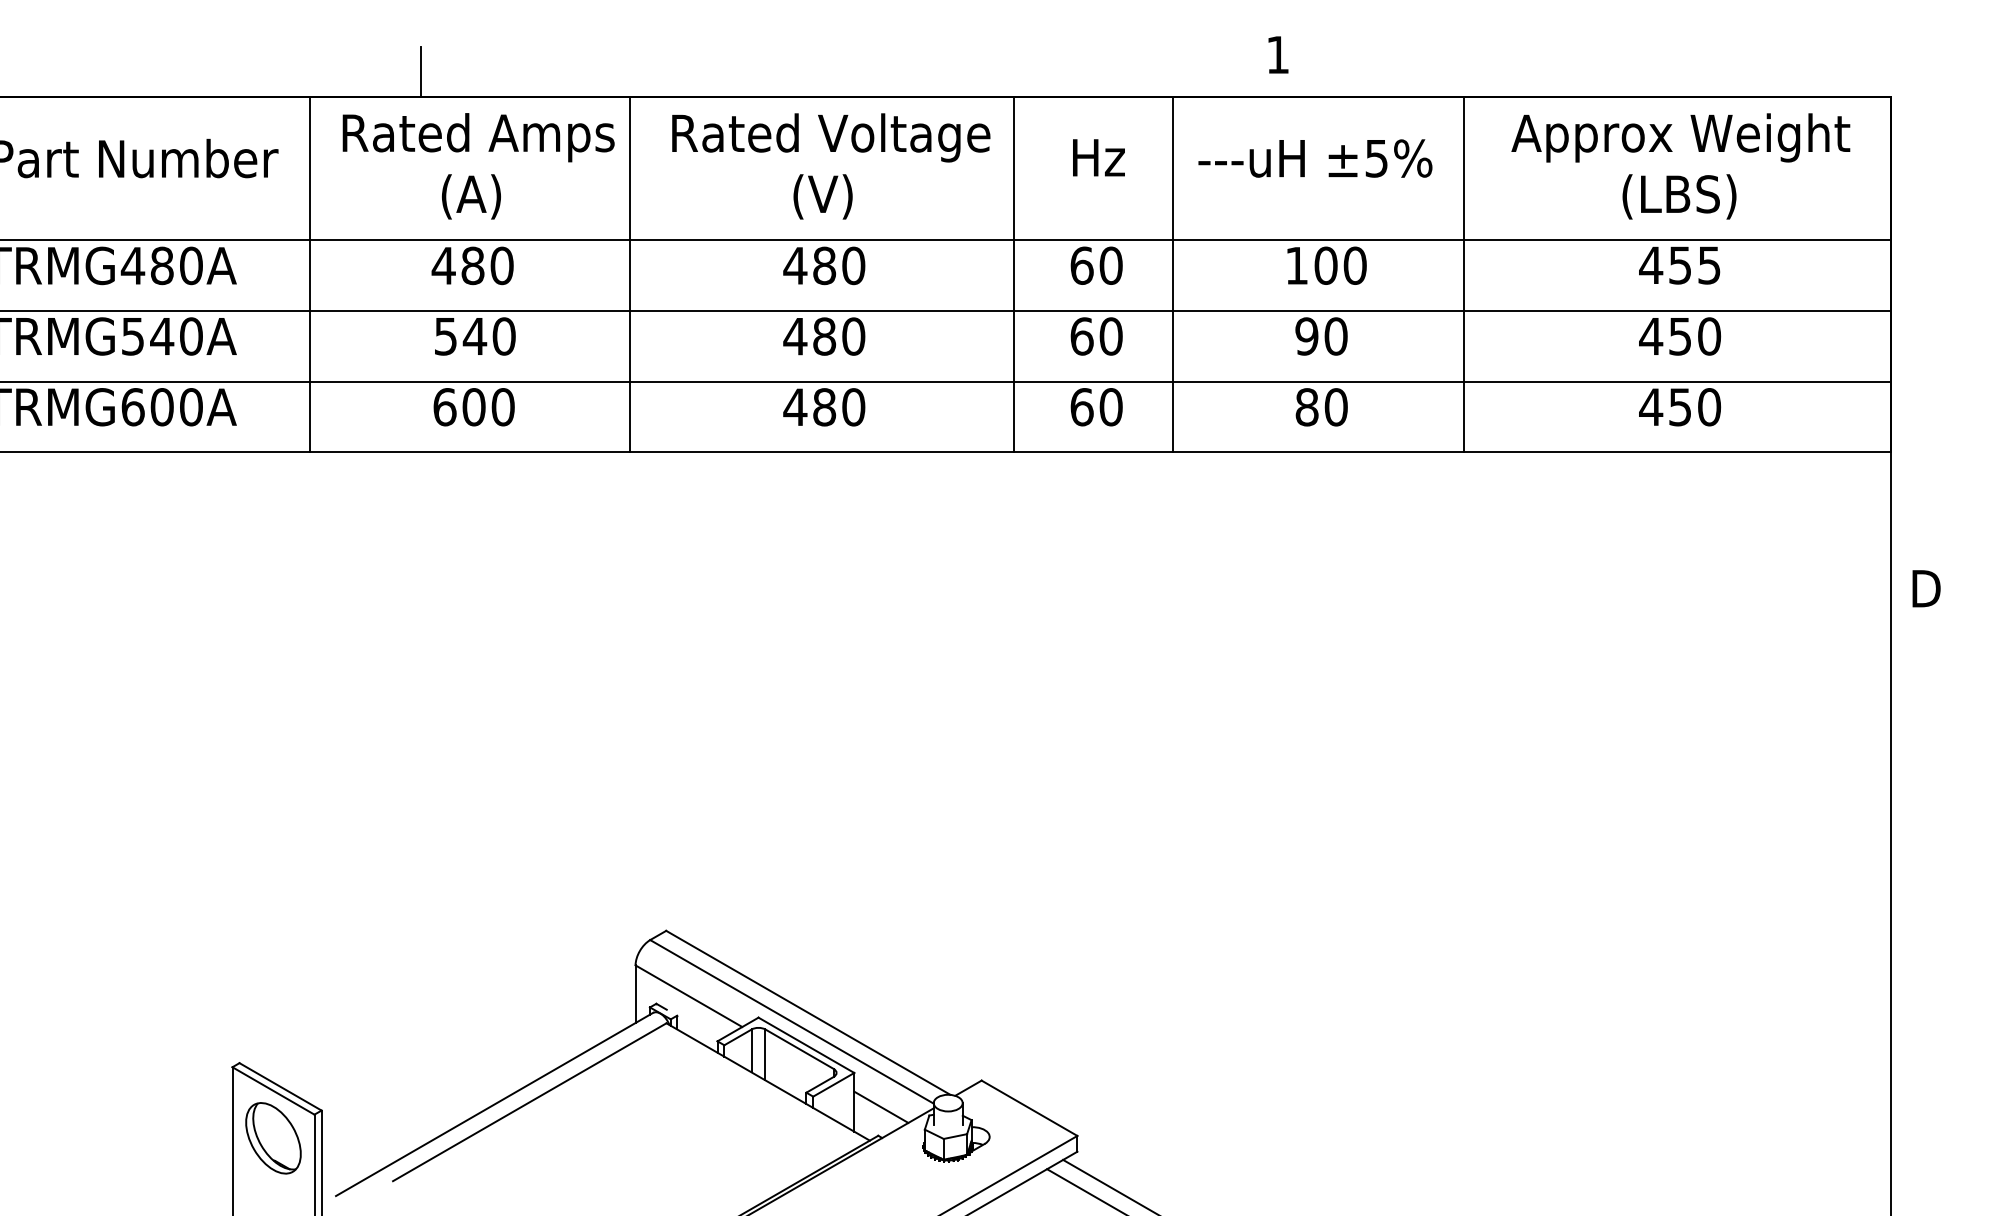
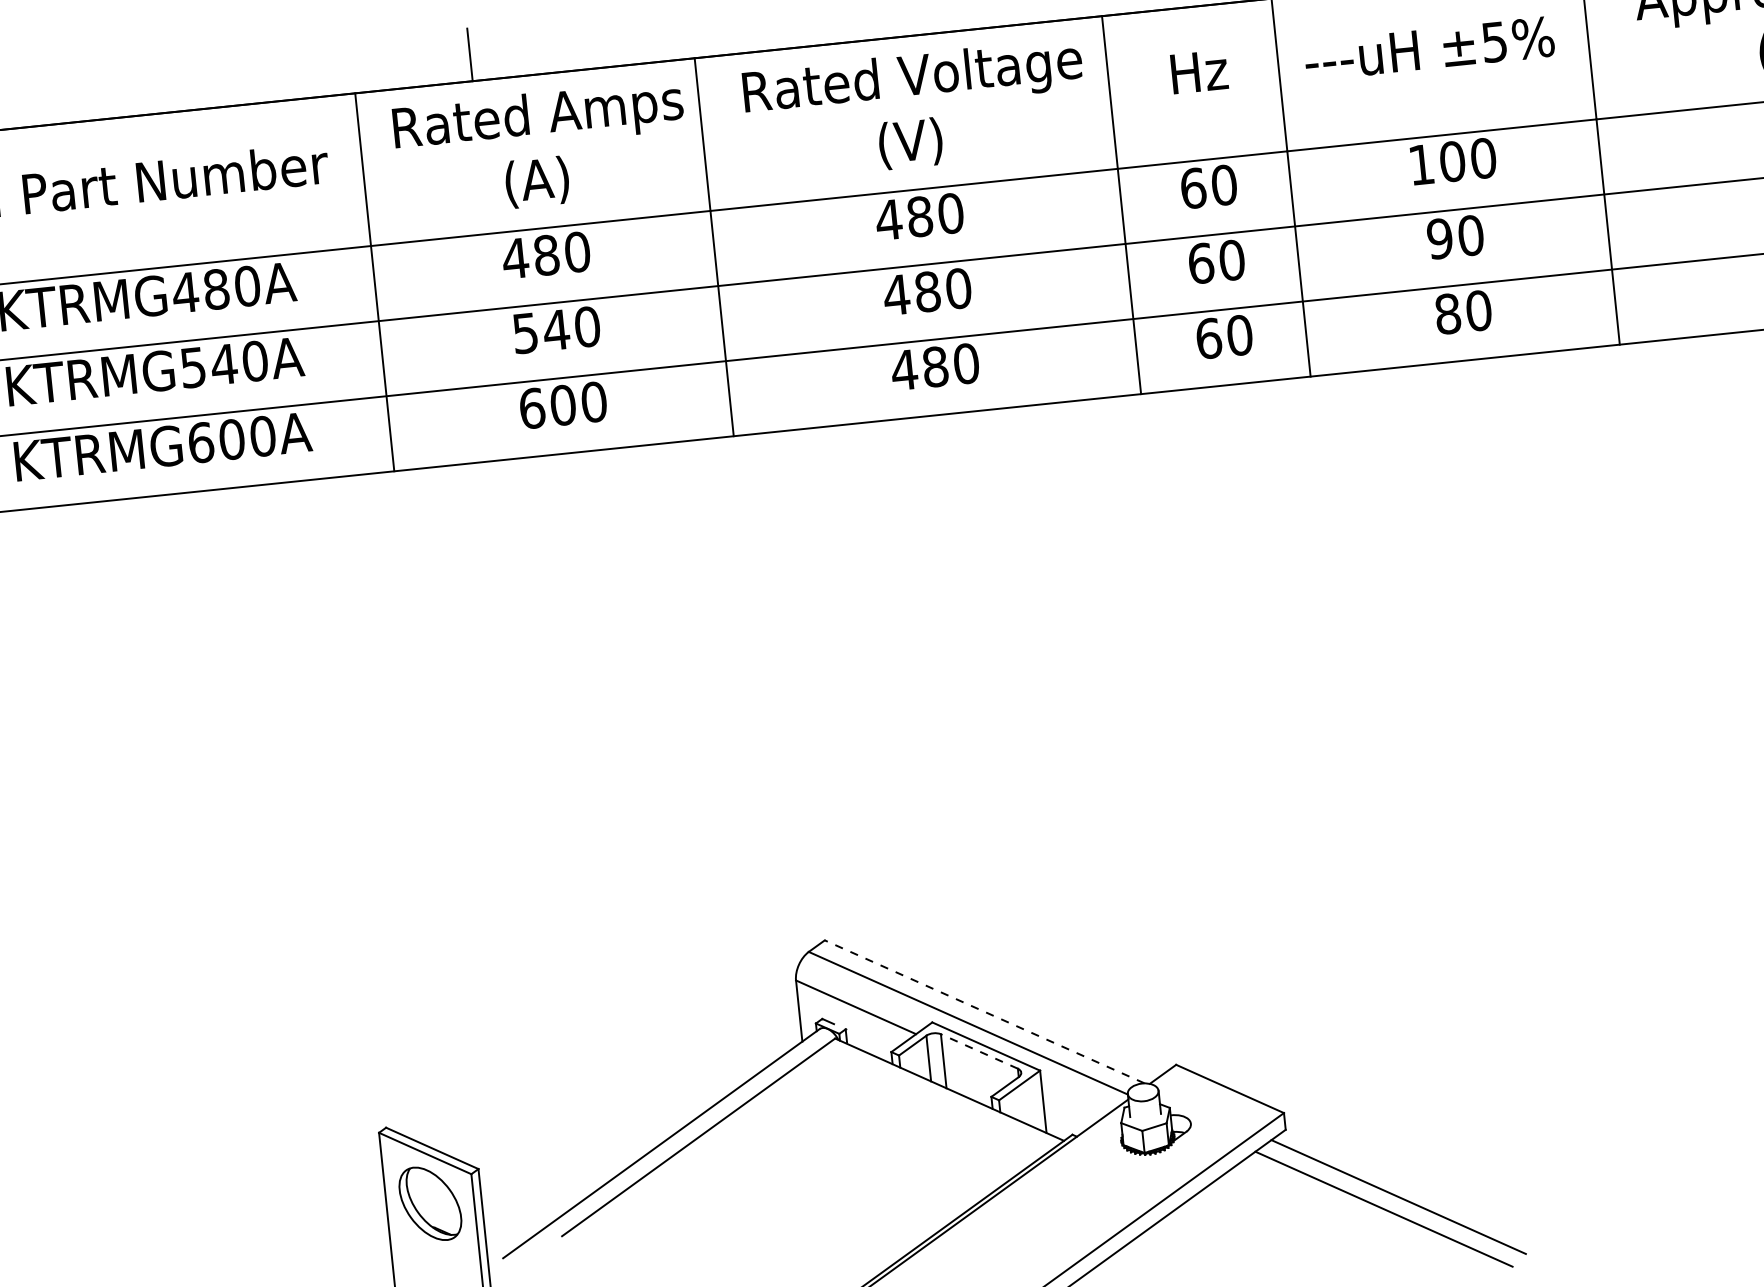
line: (808, 1012) -> (984, 1011), solid -> dashed
line: (799, 1049) -> (979, 1051), solid -> dashed
line: (881, 1106) -> (1072, 1103), removed

